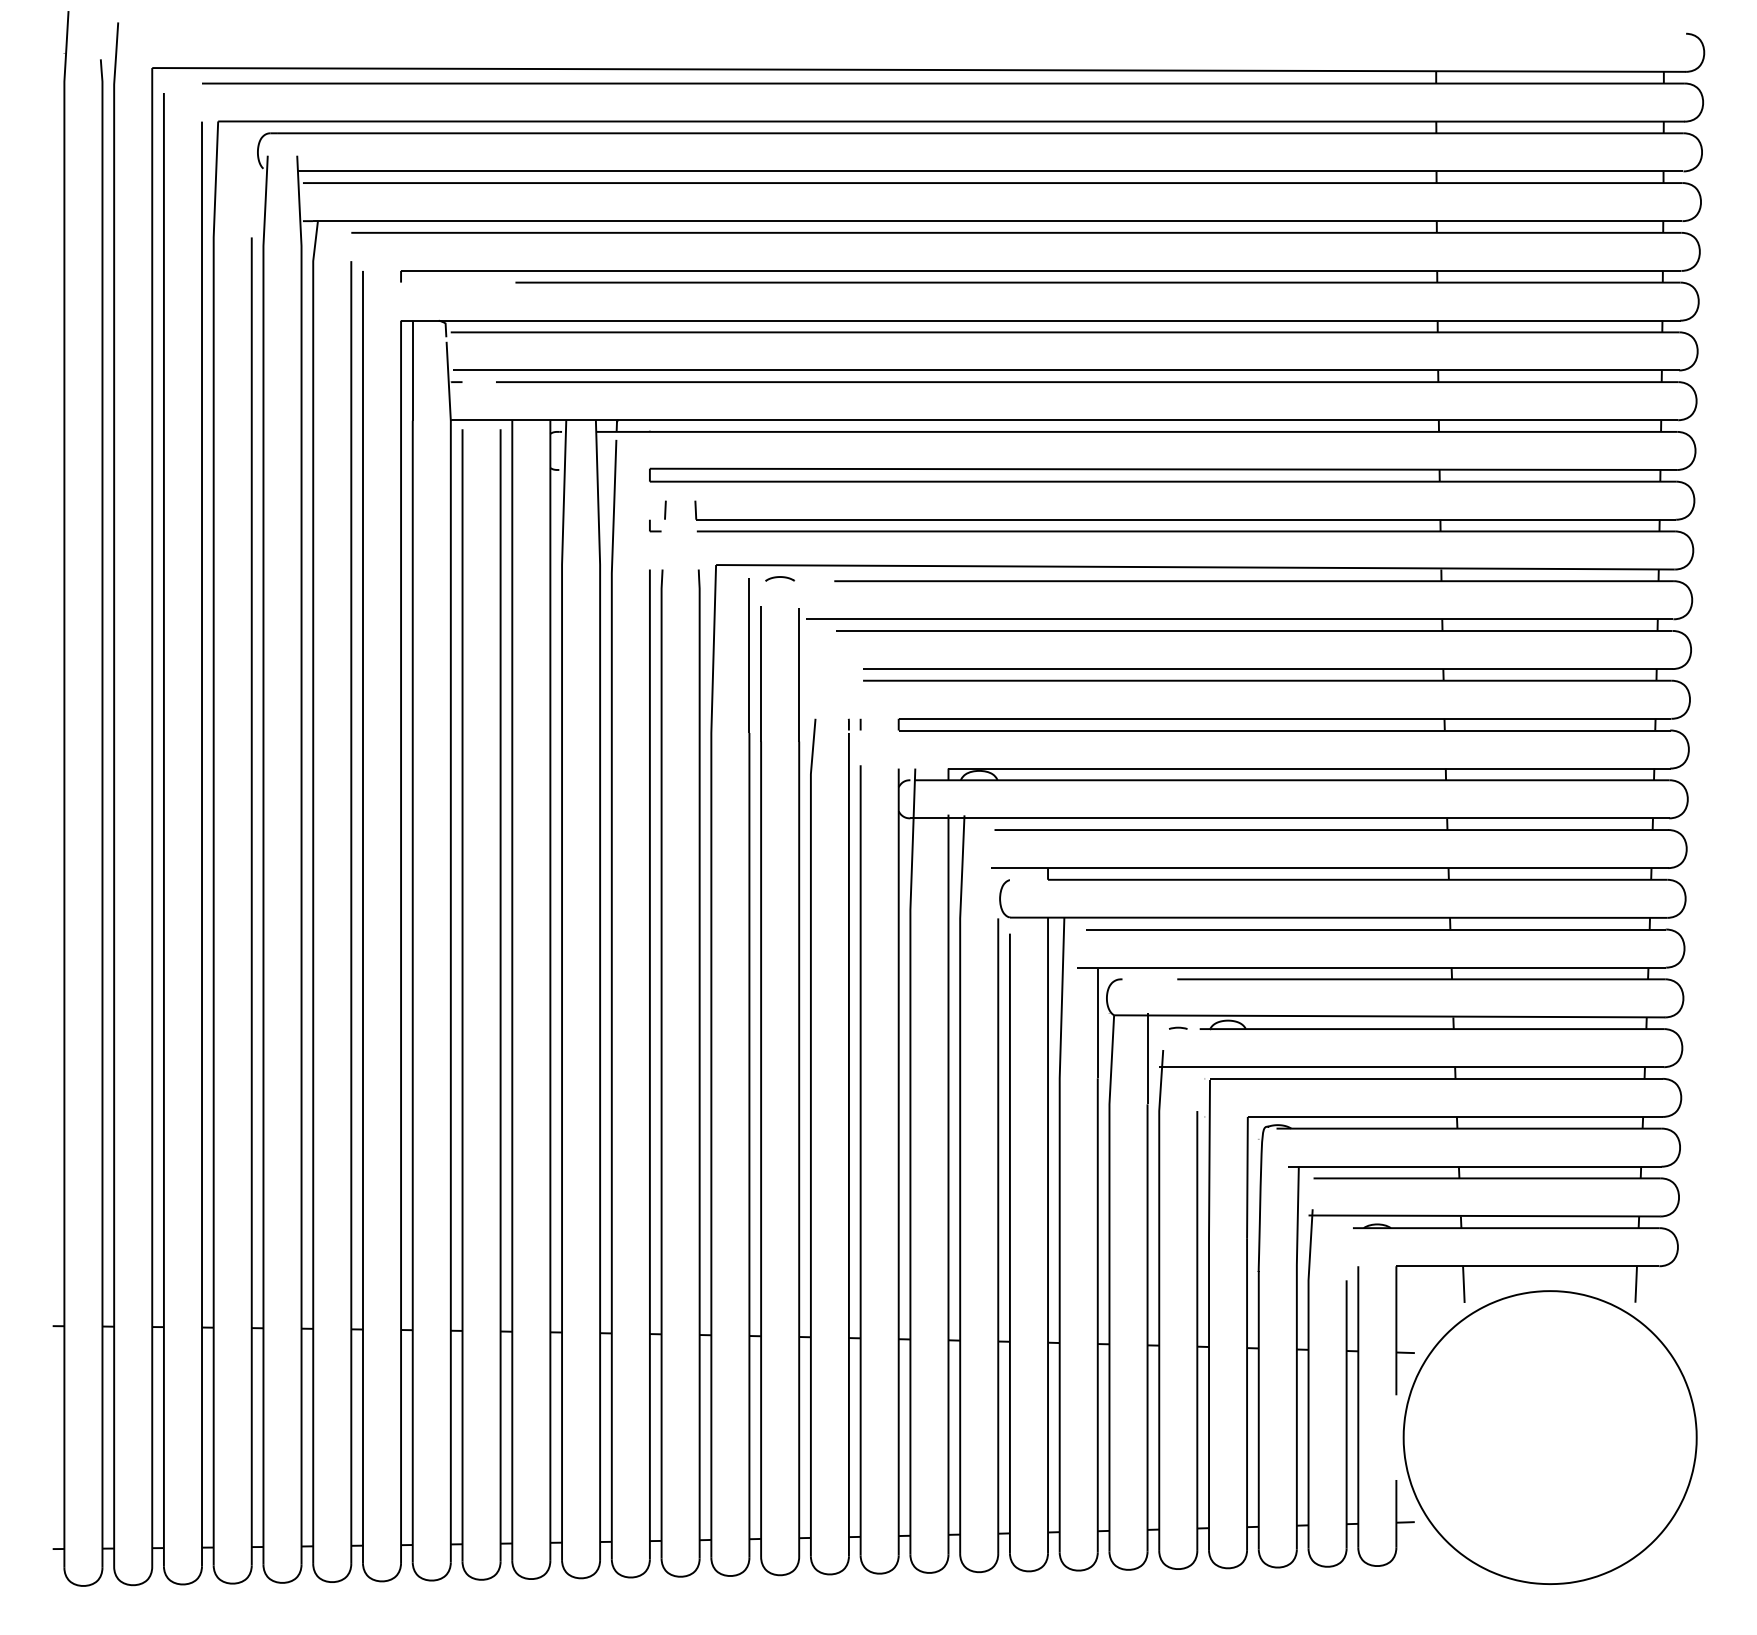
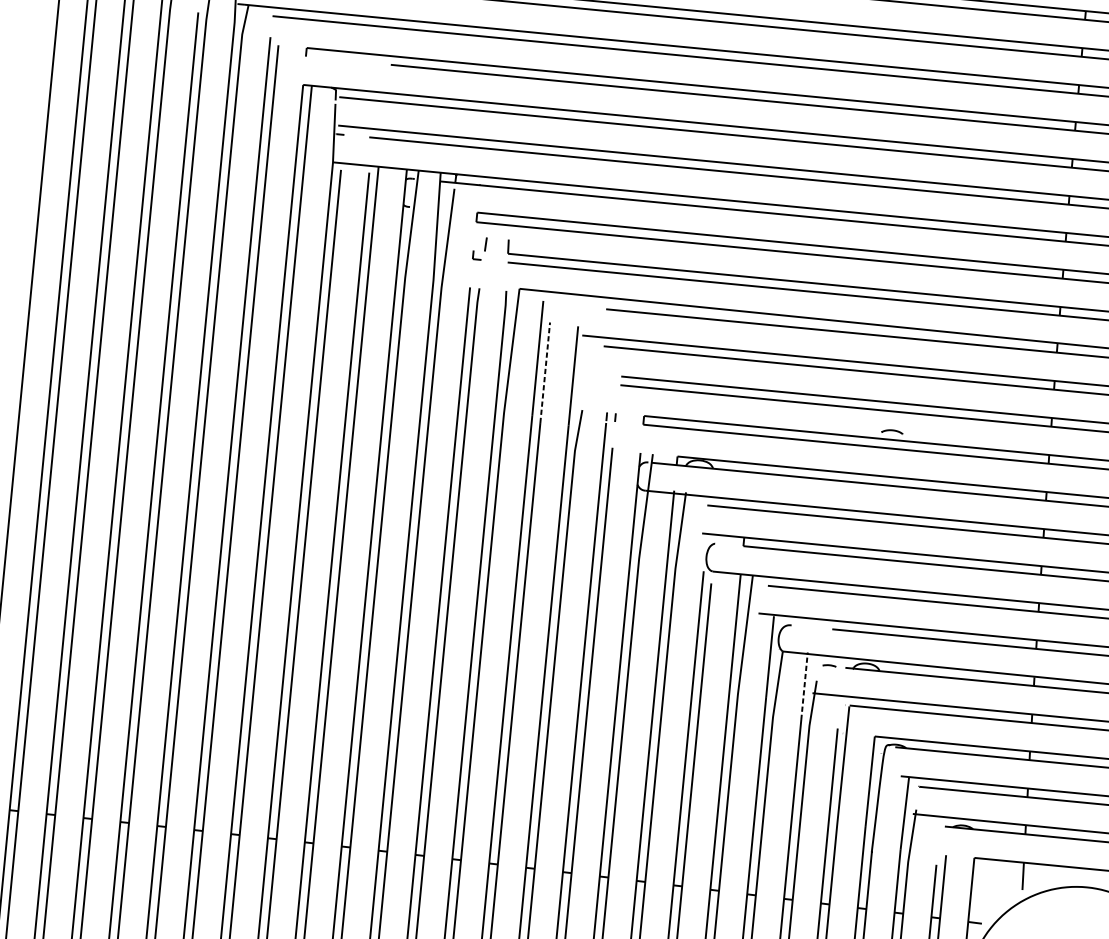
curve: (780, 577) -> (892, 430), moved
line: (761, 673) -> (545, 372), solid -> dashed
line: (1147, 1058) -> (804, 685), solid -> dashed

